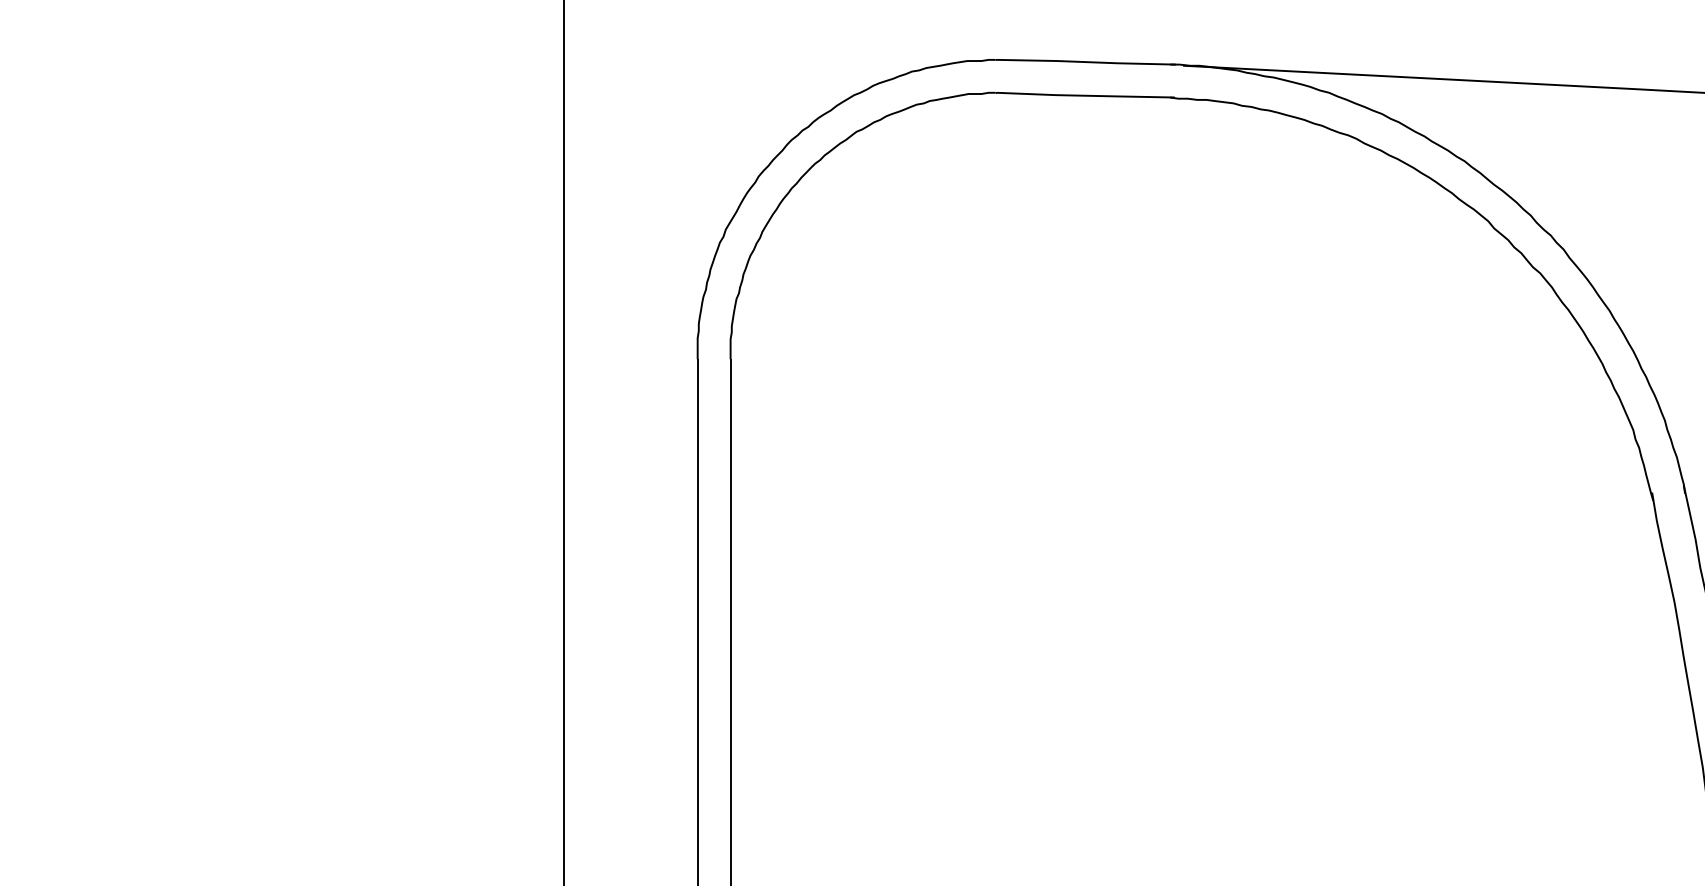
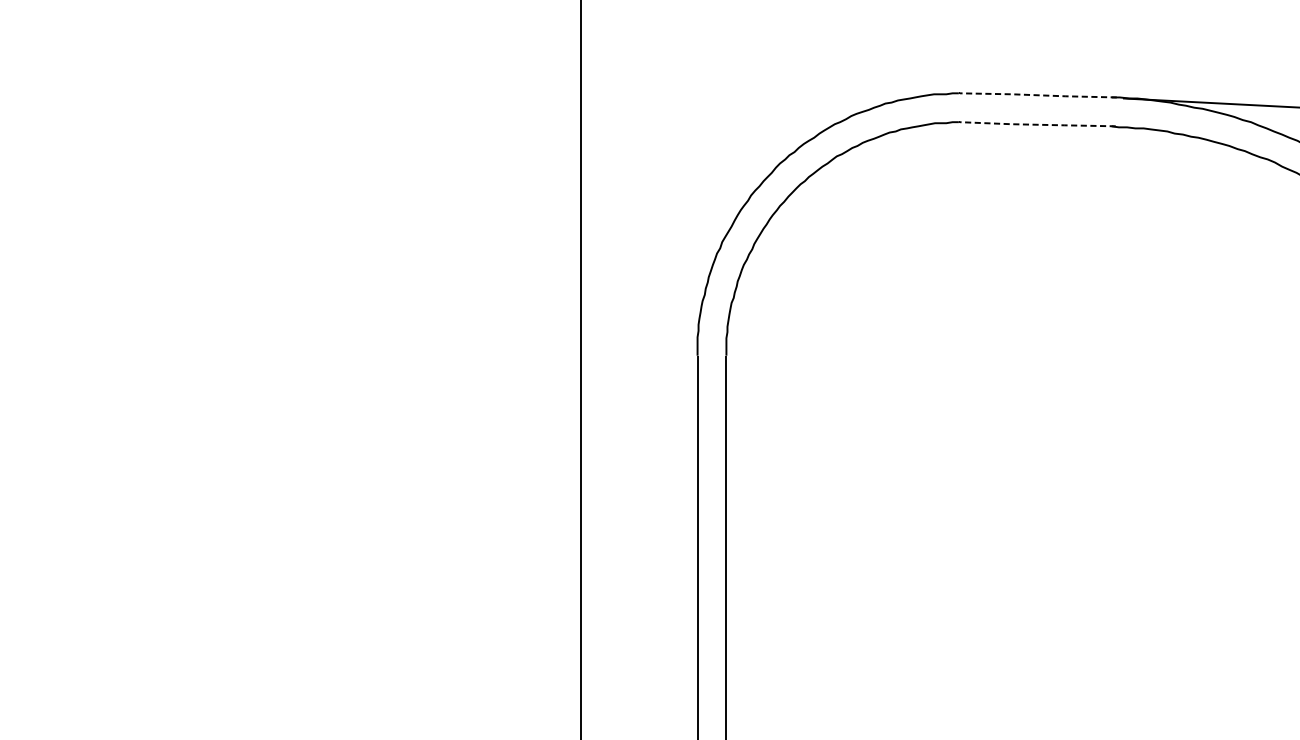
line: (1085, 62) -> (1037, 95), solid -> dashed
line: (1085, 95) -> (1037, 124), solid -> dashed

